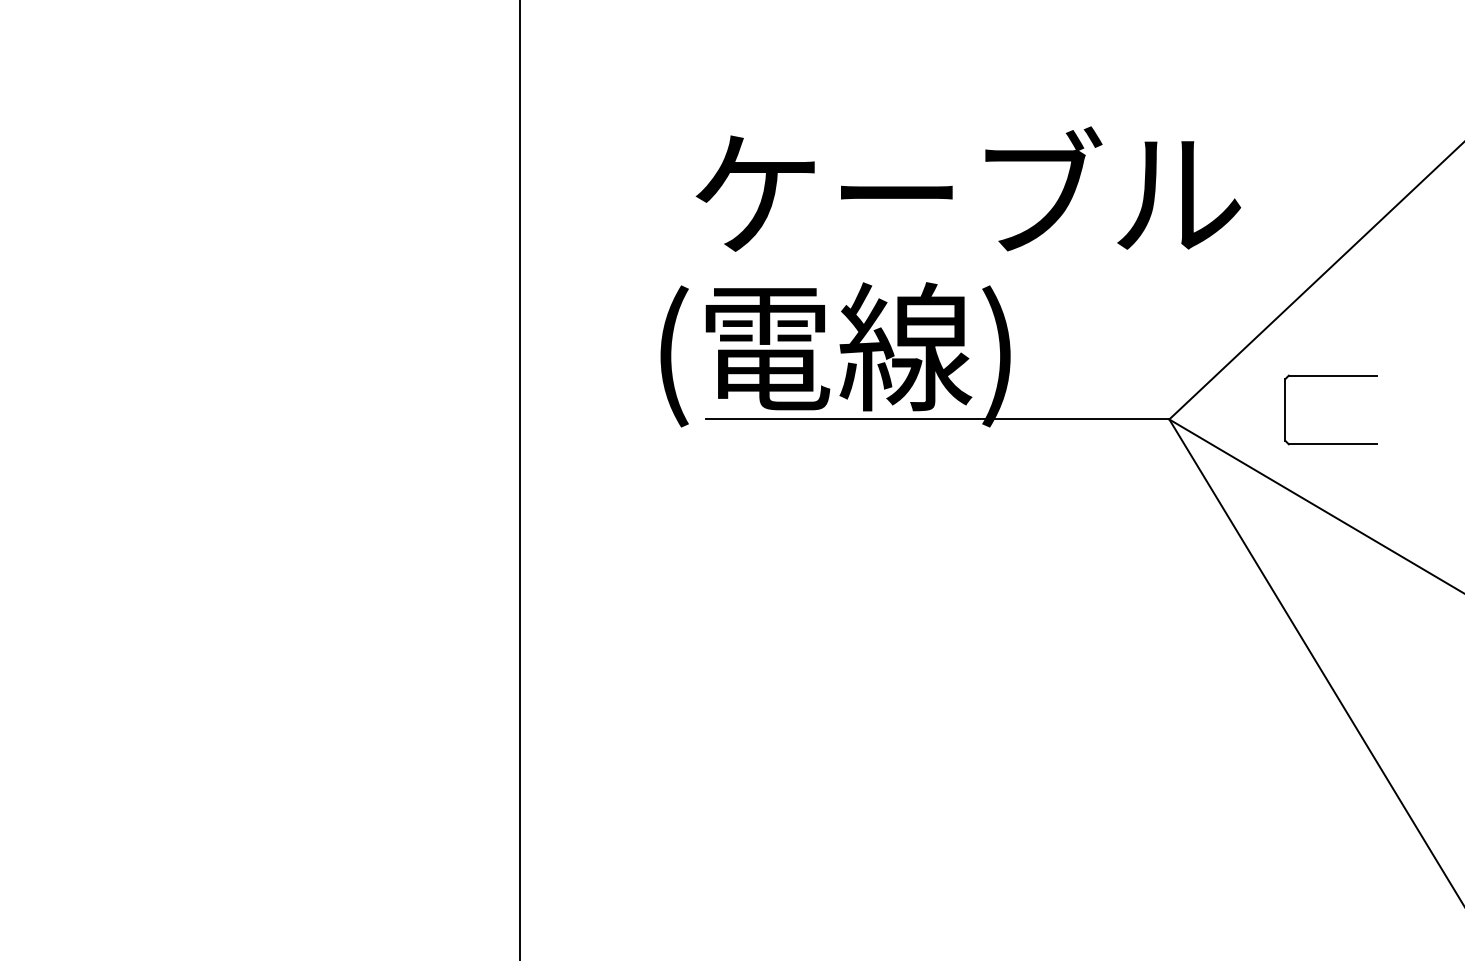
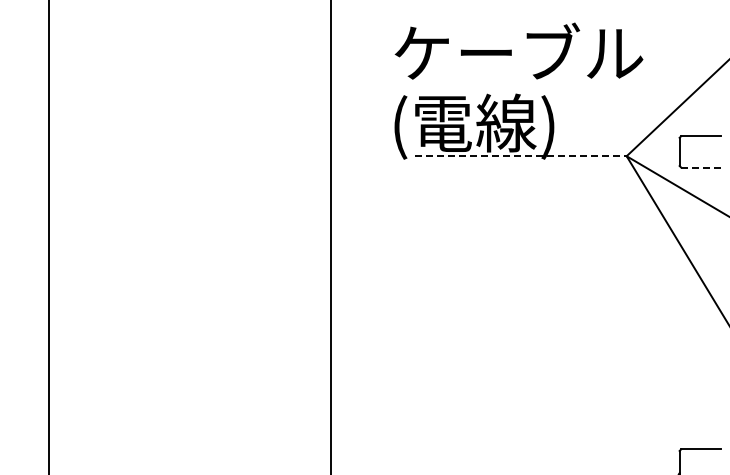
text: (967, 187) -> (518, 50), moved
line: (936, 420) -> (520, 156), solid -> dashed
line: (1333, 444) -> (701, 167), solid -> dashed

